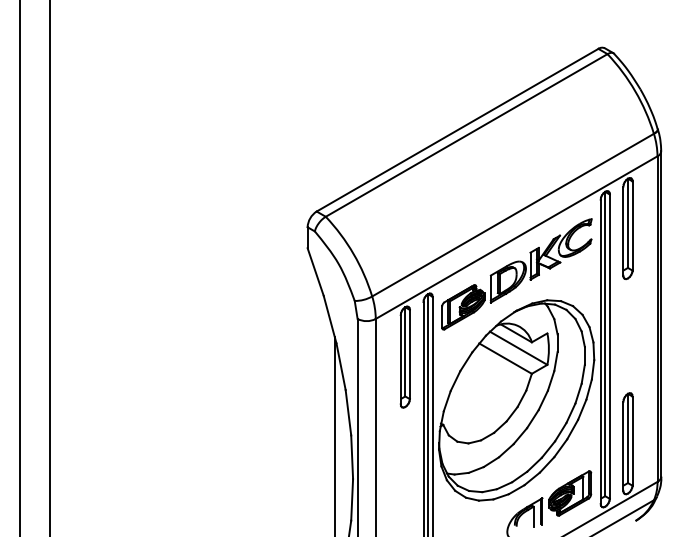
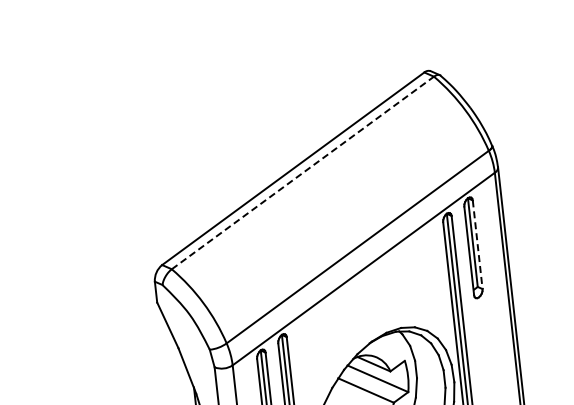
line: (466, 135) -> (302, 173), solid -> dashed
line: (632, 225) -> (477, 244), solid -> dashed
part: (516, 274) -> (367, 305), removed

